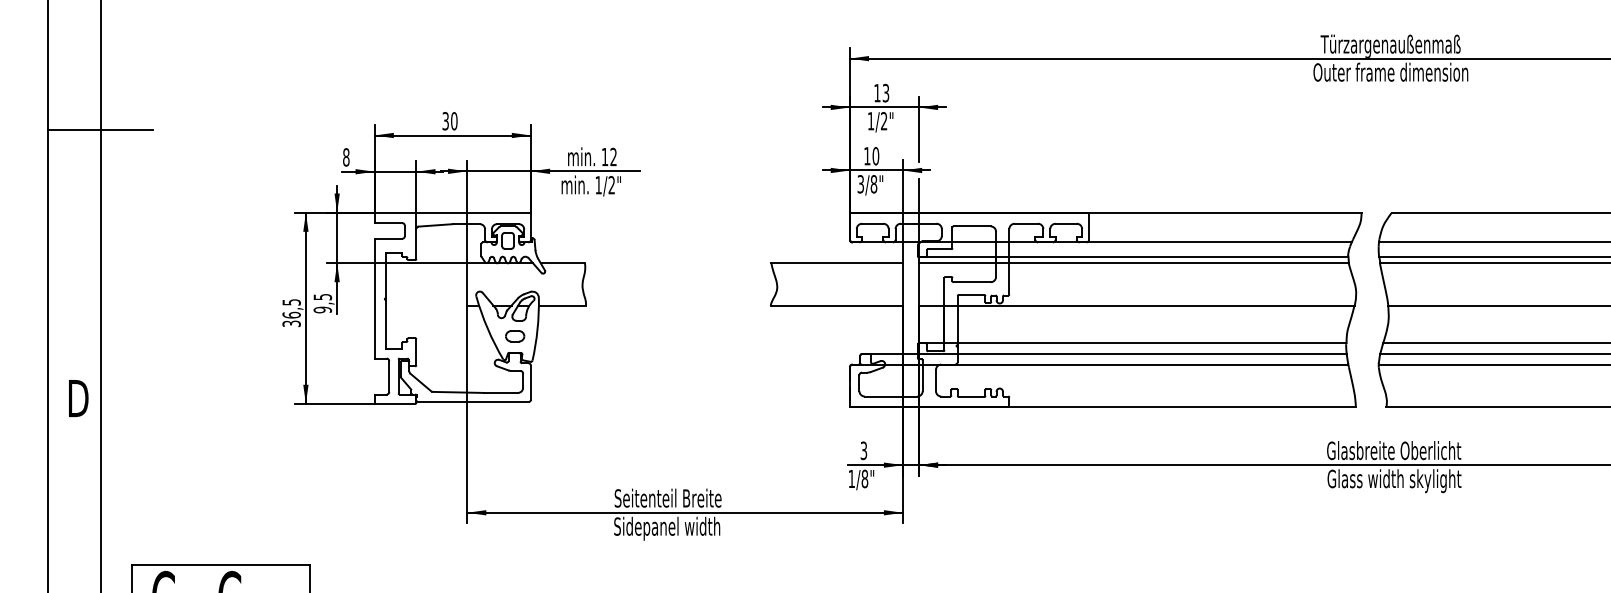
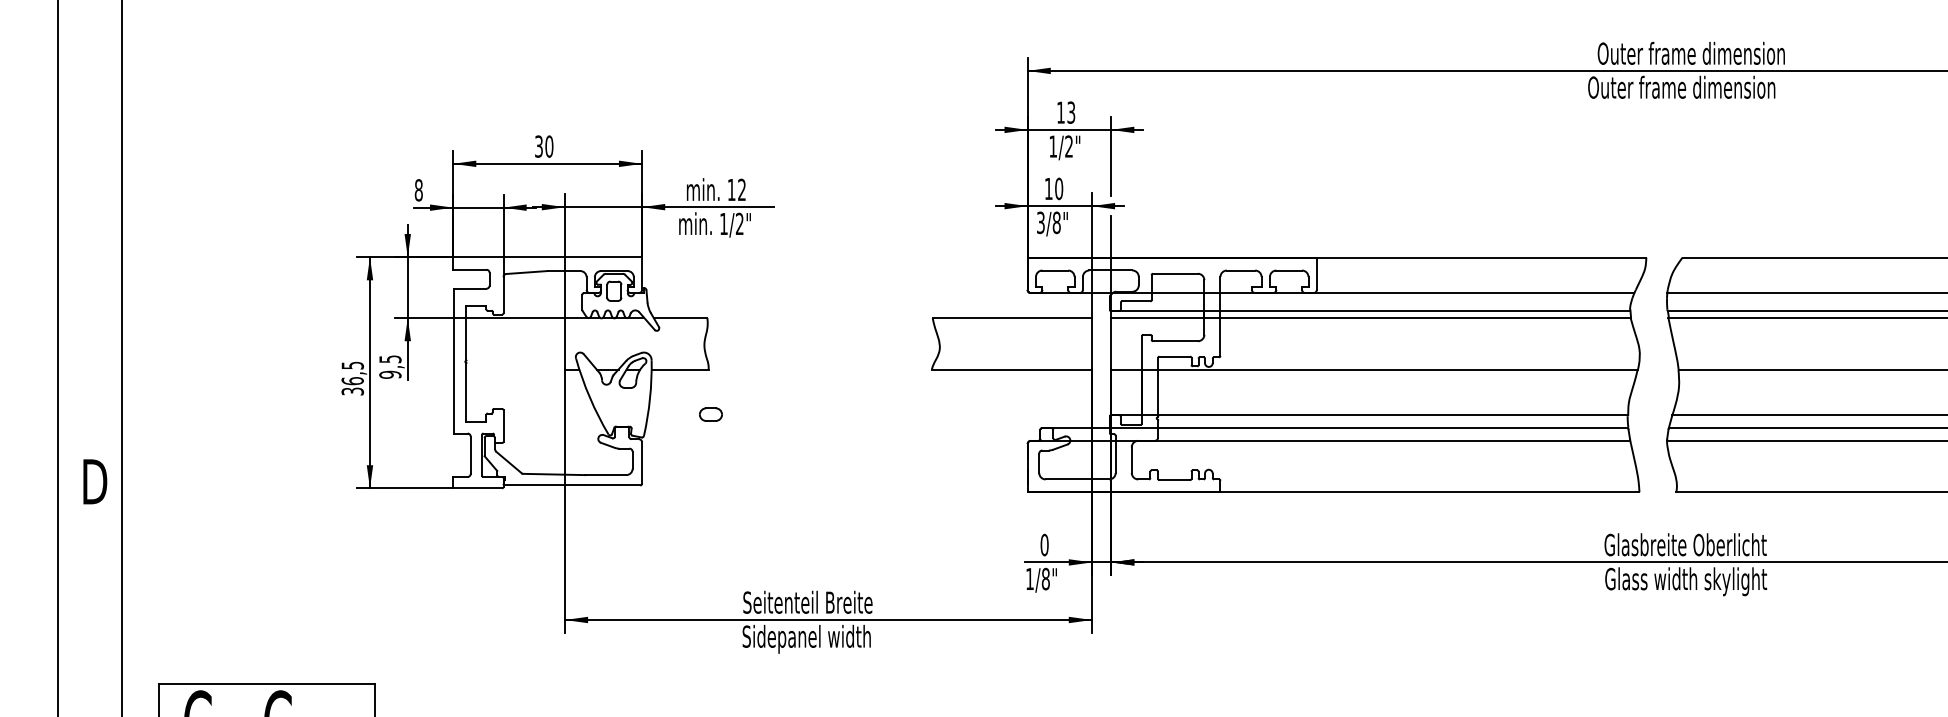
text: (1398, 45) -> (1690, 55), Türzargenaußenmaß -> Outer frame dimension
line: (100, 130) -> (121, 157), removed
part: (514, 336) -> (710, 414), moved
text: (863, 450) -> (1044, 544), 3 -> 0

